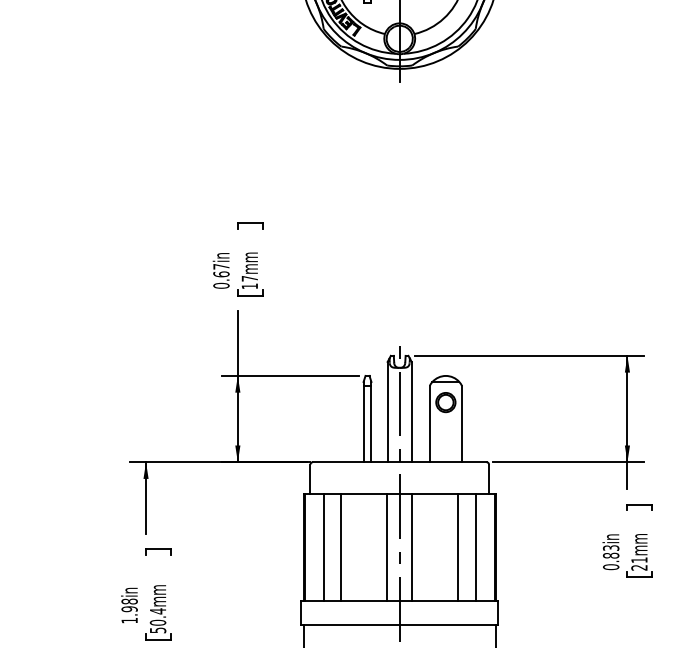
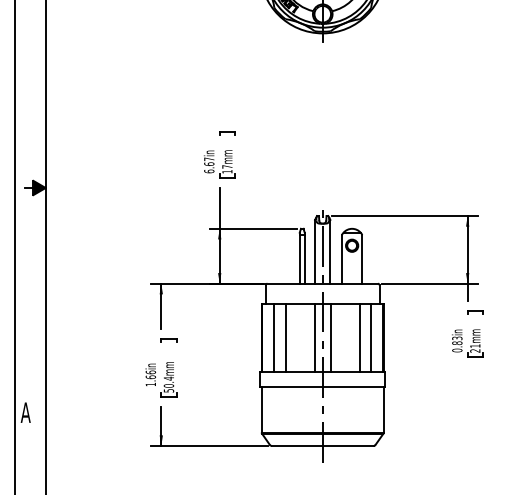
text: (221, 285) -> (209, 171), 0.67in -> 6.67in
text: (129, 604) -> (150, 374), 1.98in -> 1.66in

